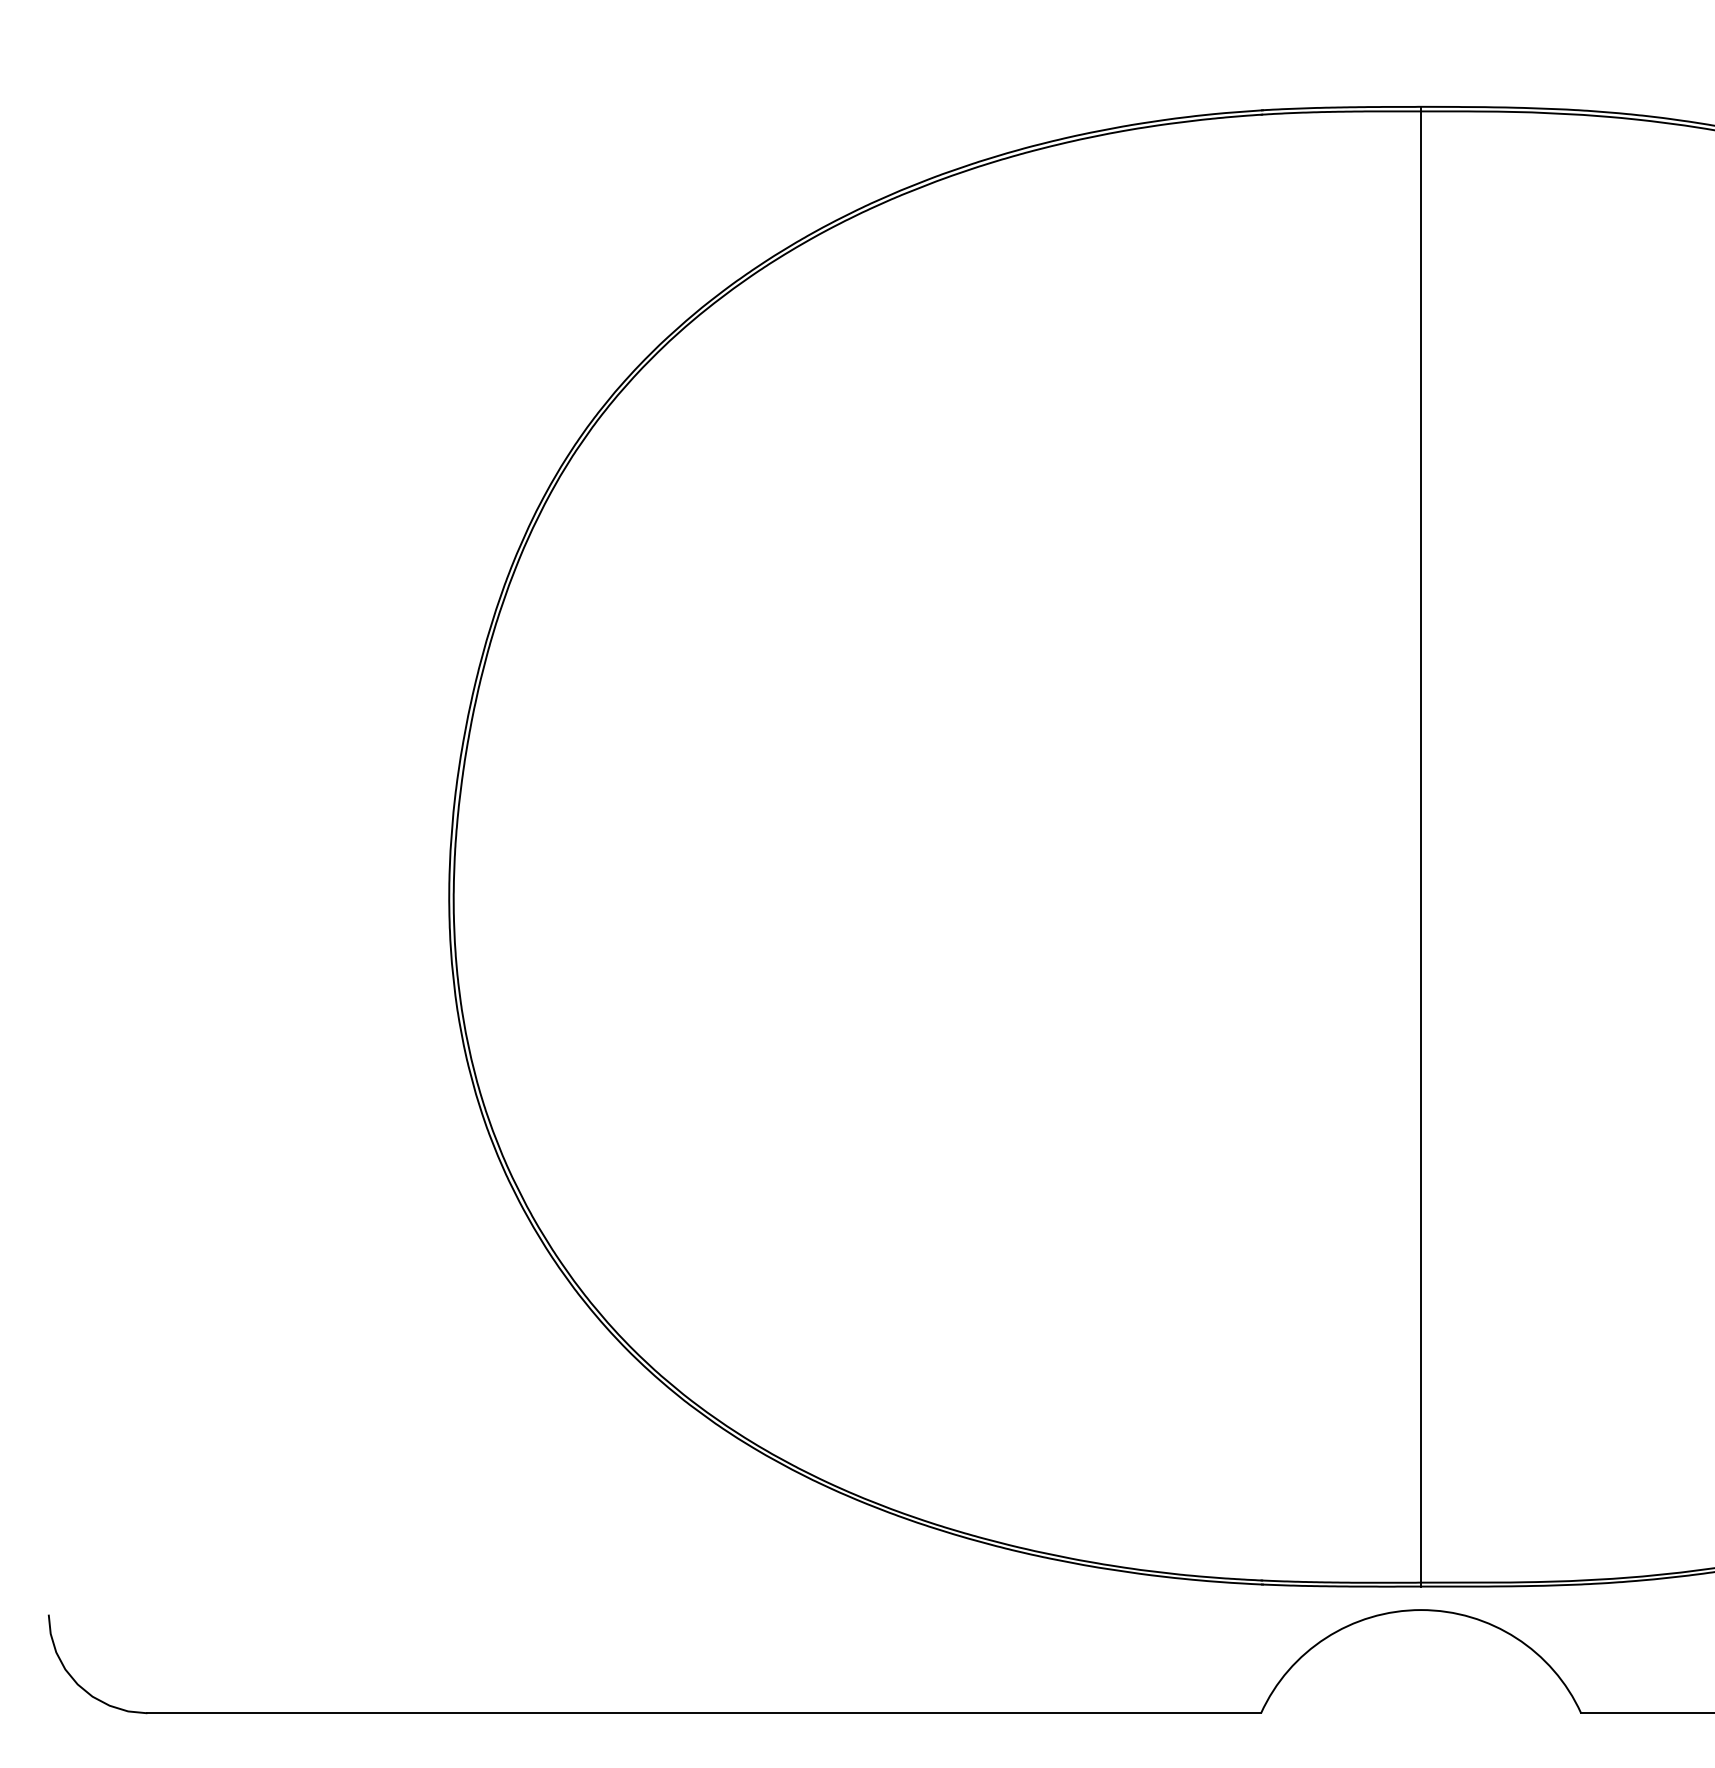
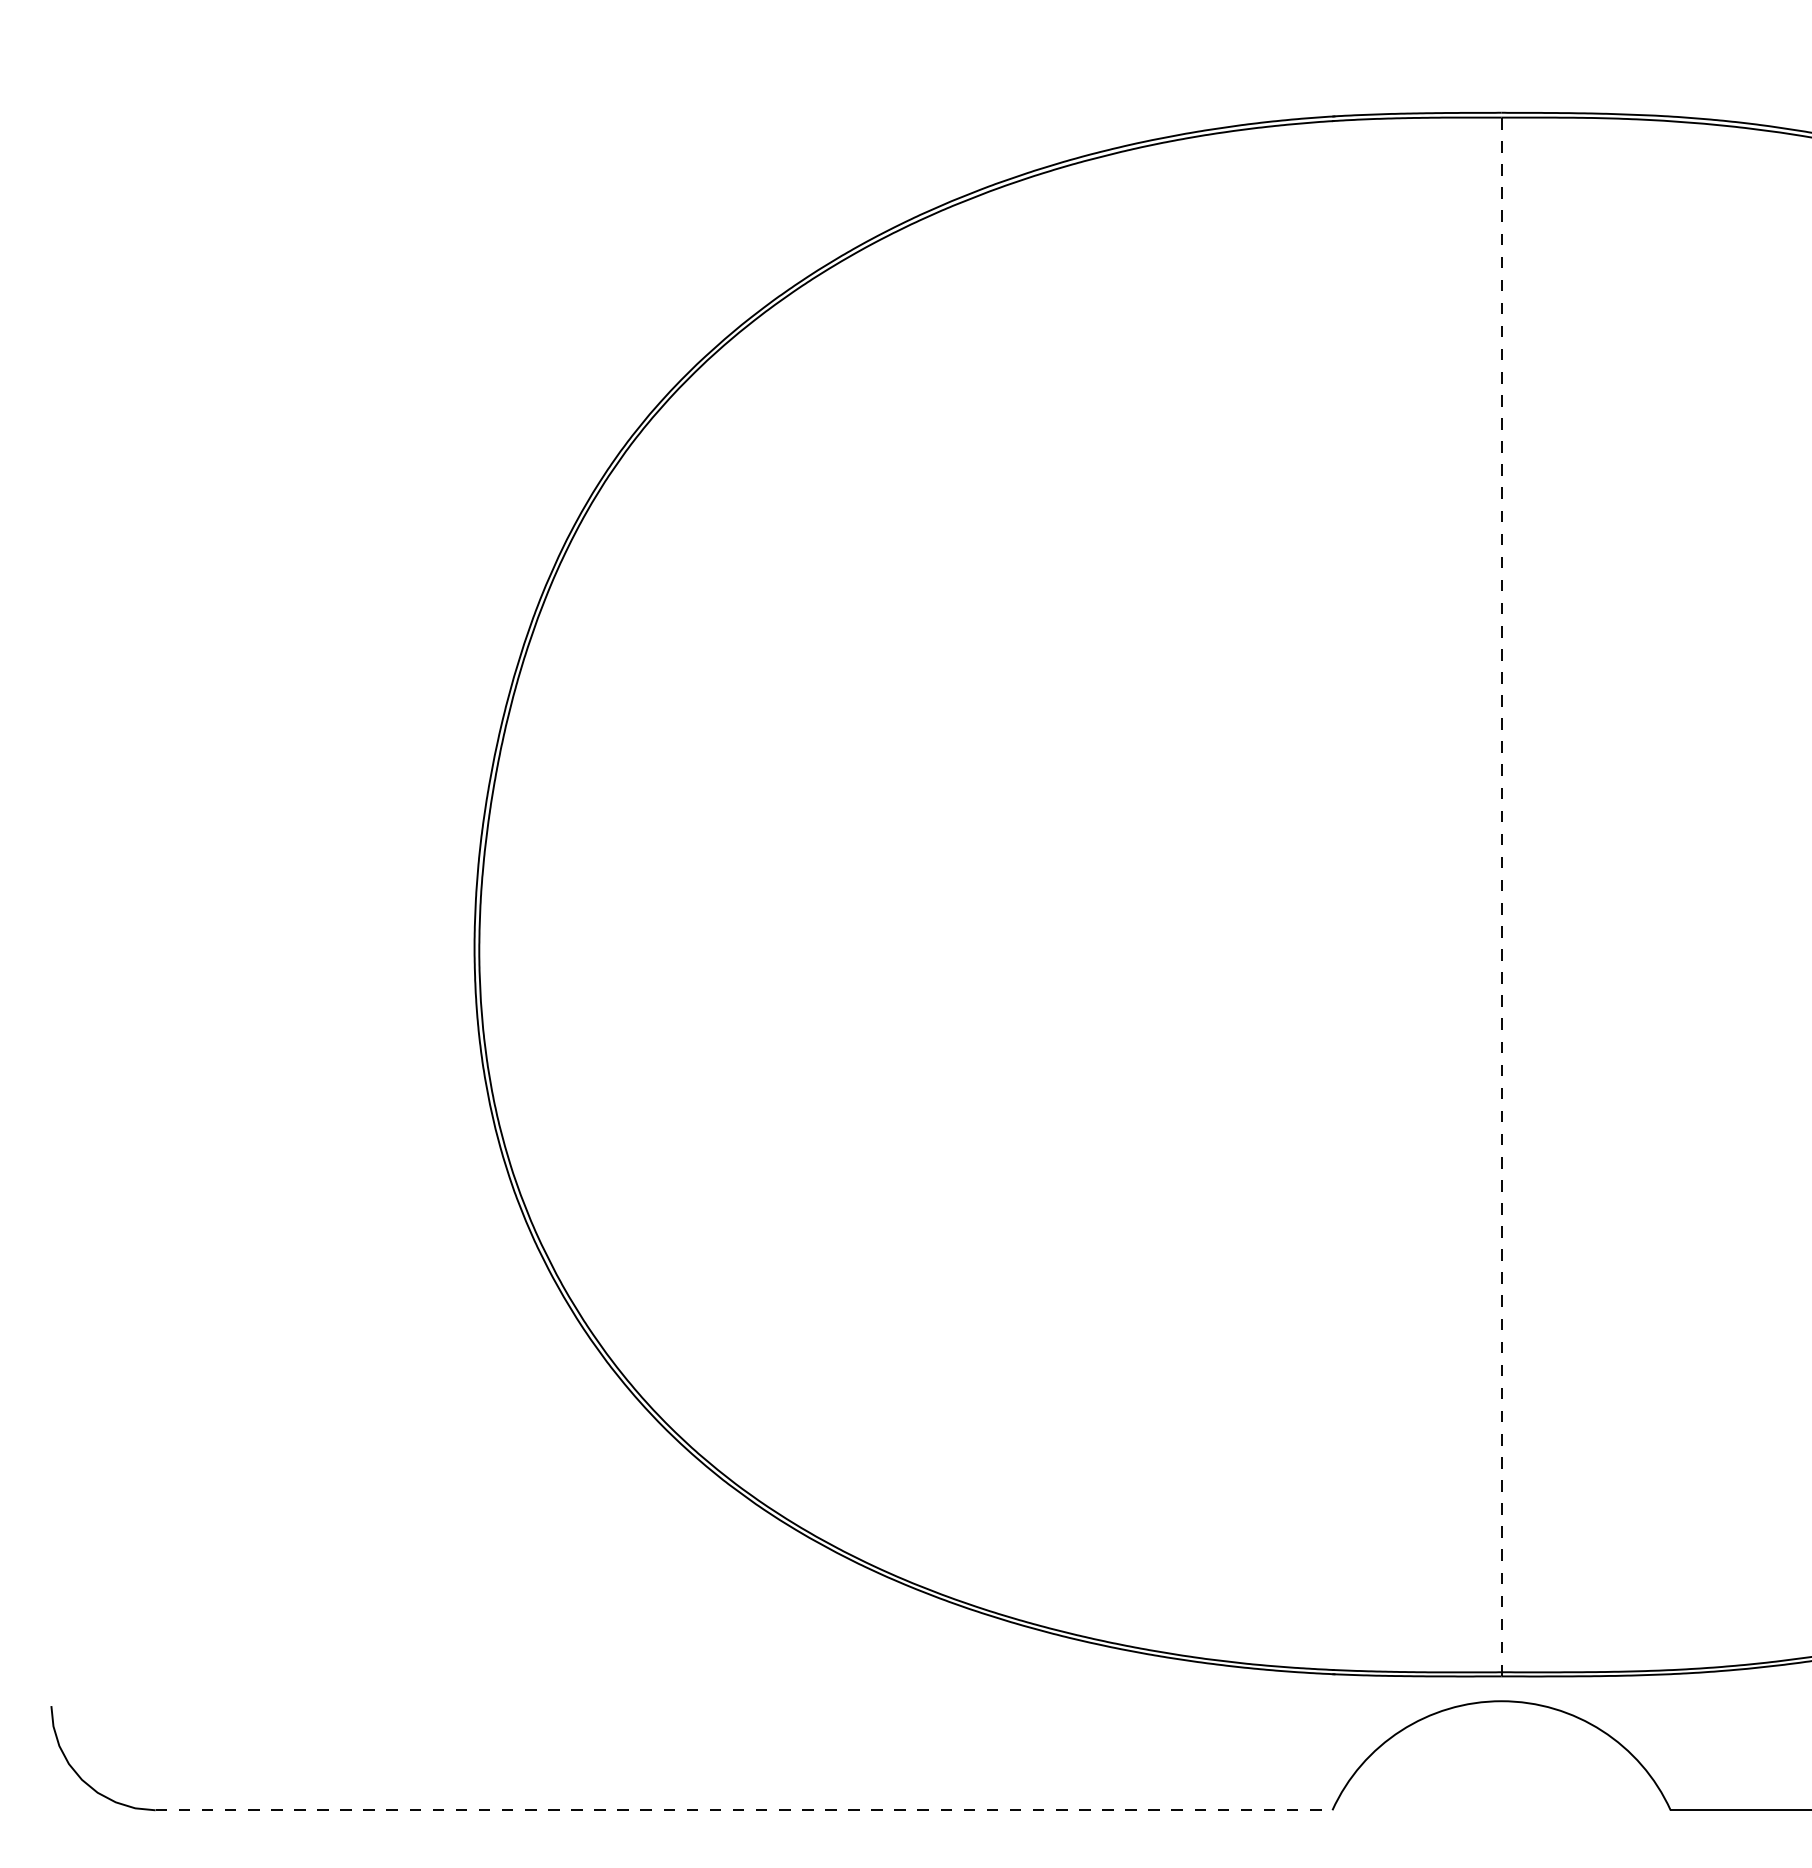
line: (1421, 846) -> (1501, 894), solid -> dashed
line: (704, 1713) -> (744, 1810), solid -> dashed

